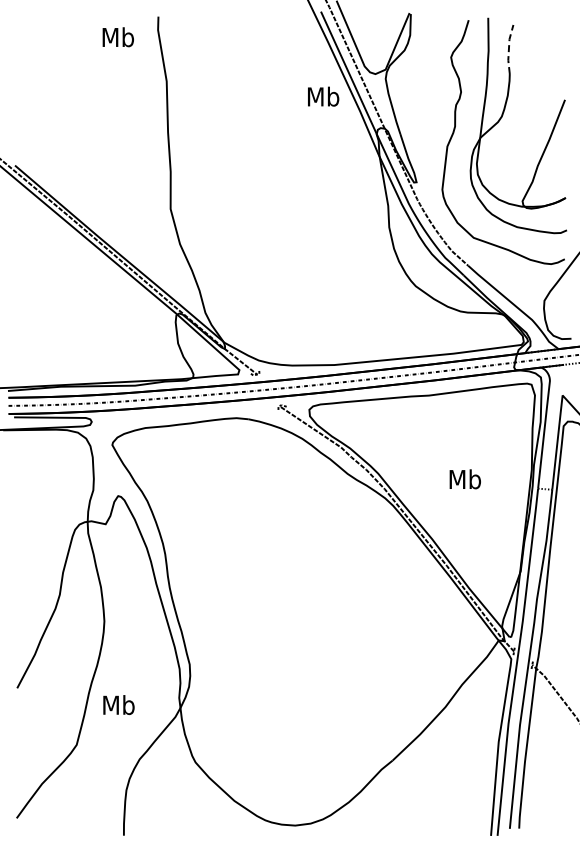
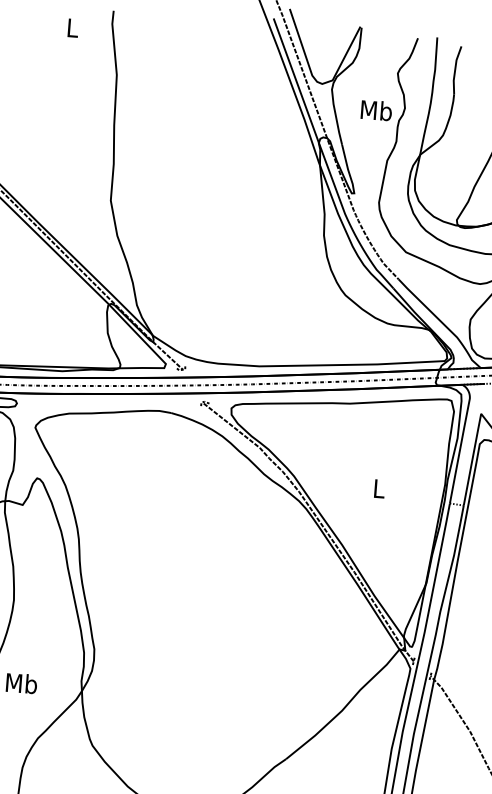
text: (117, 37) -> (71, 28), Mb -> L
line: (508, 49) -> (454, 70), dashed -> solid
text: (323, 96) -> (376, 110), moved
text: (464, 479) -> (378, 488), Mb -> L

